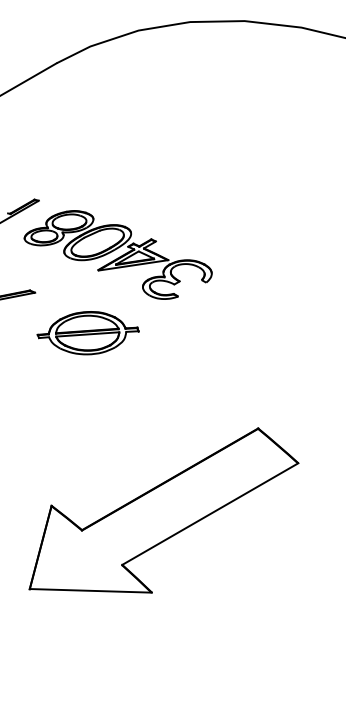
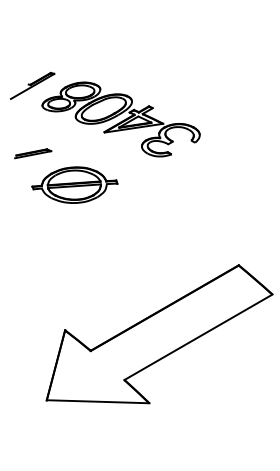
part: (87, 333) -> (74, 185), moved

